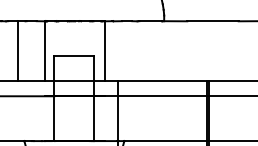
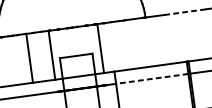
line: (213, 21) -> (185, 12), solid -> dashed
line: (161, 96) -> (151, 79), solid -> dashed

